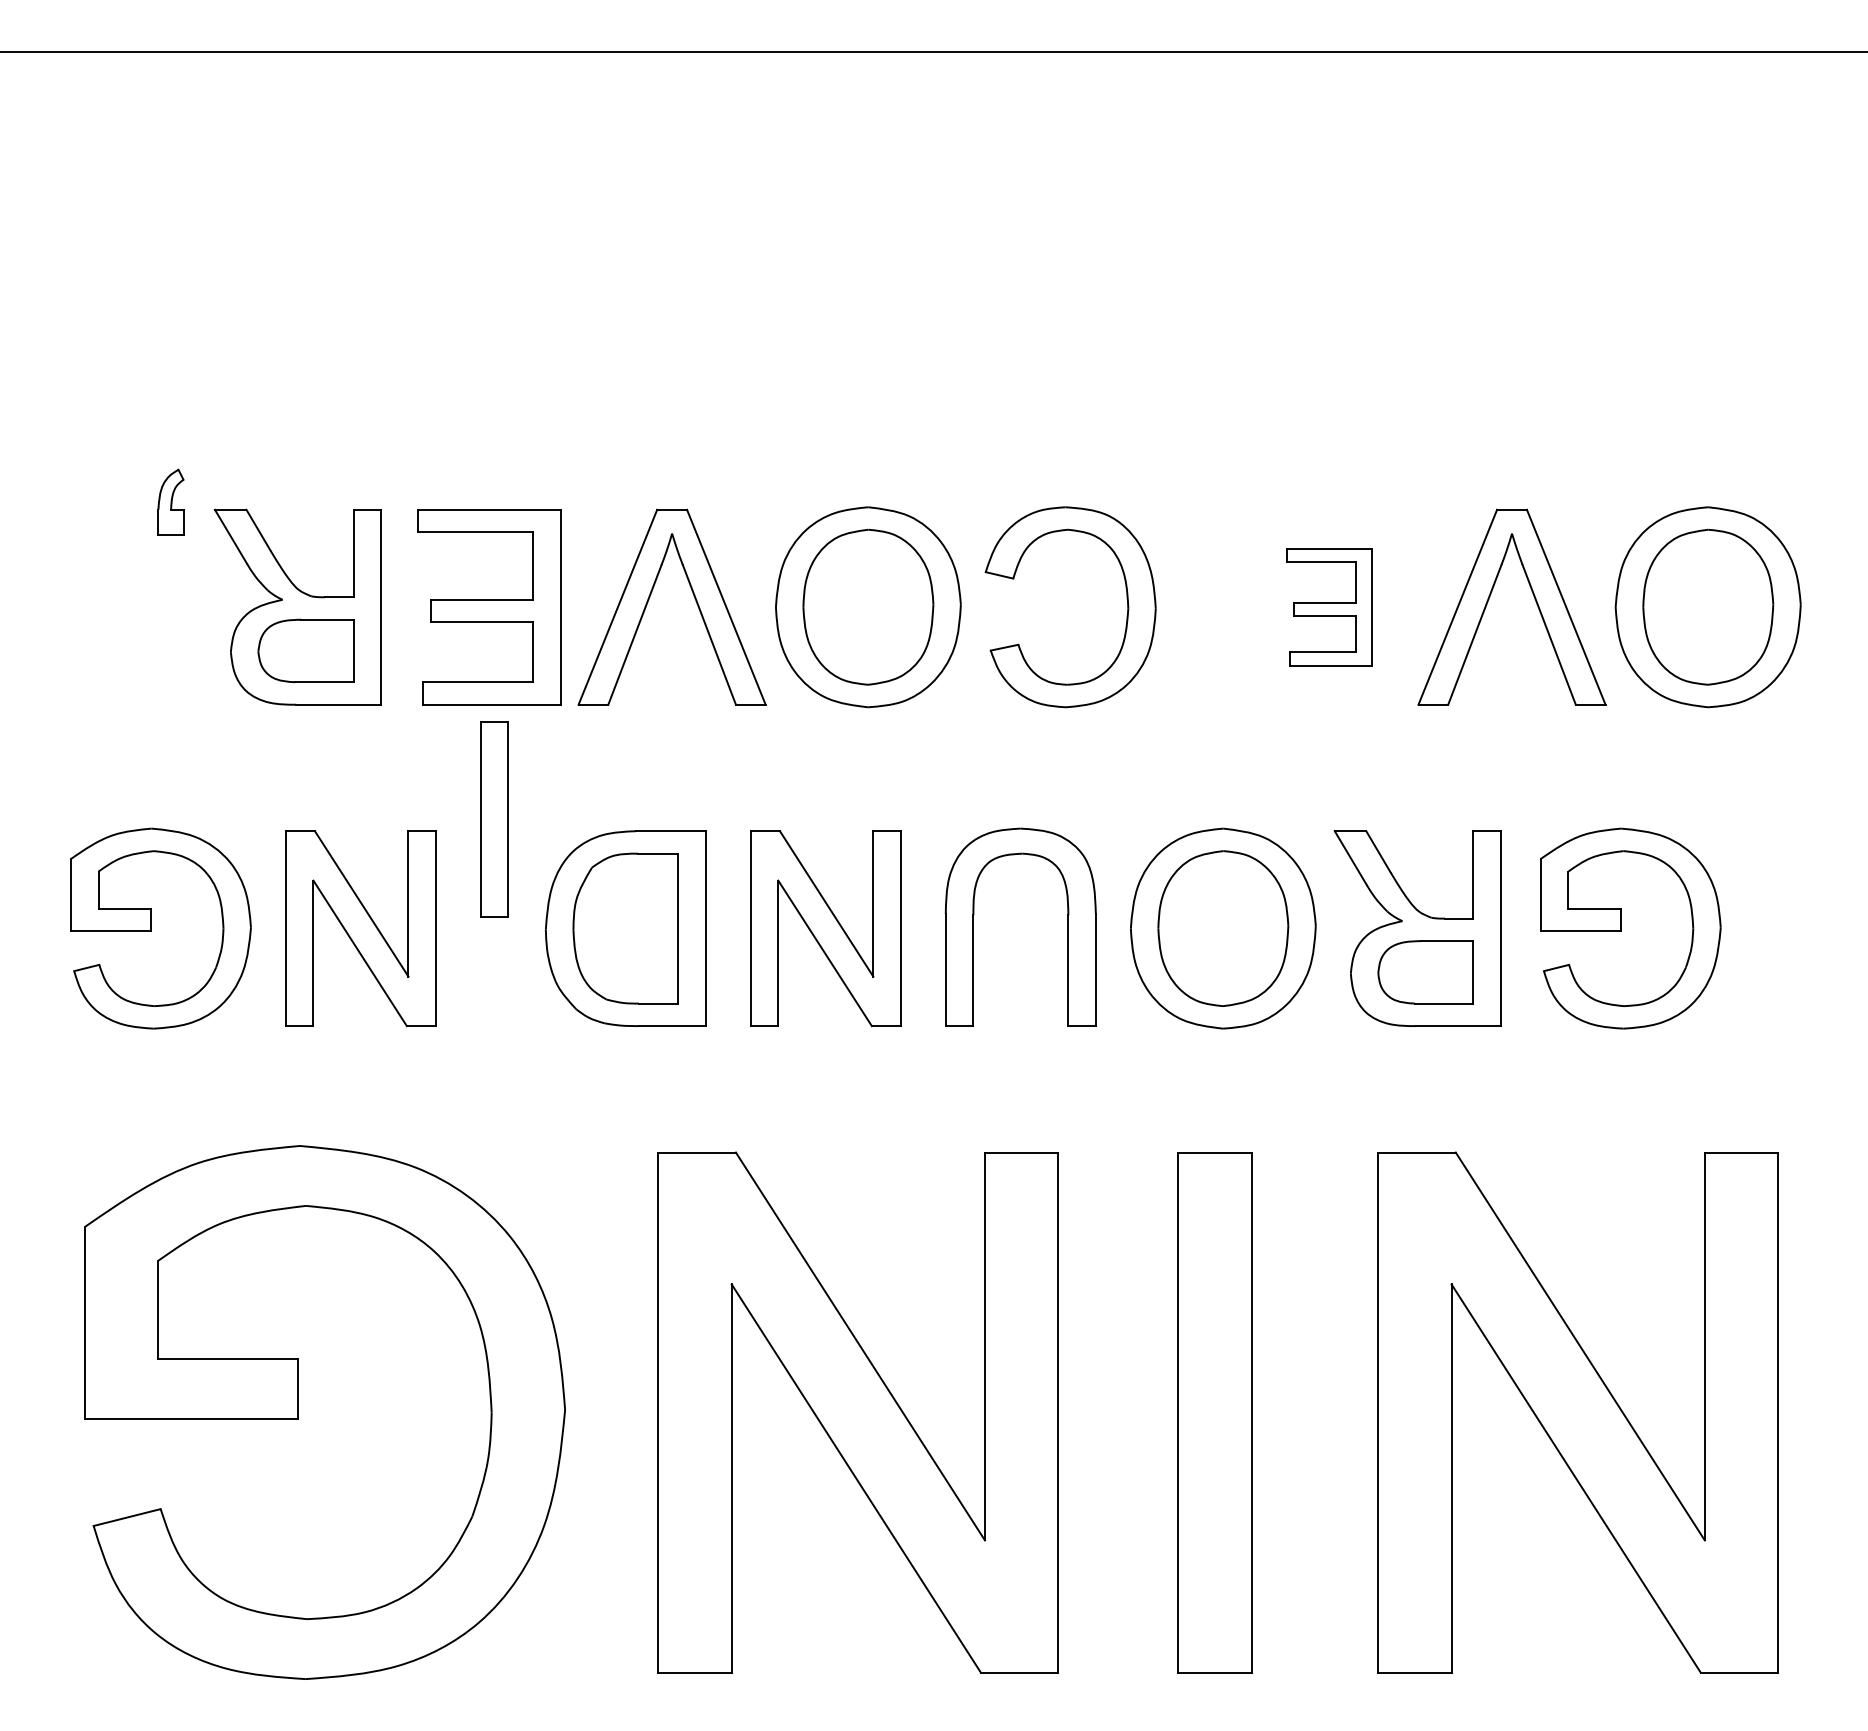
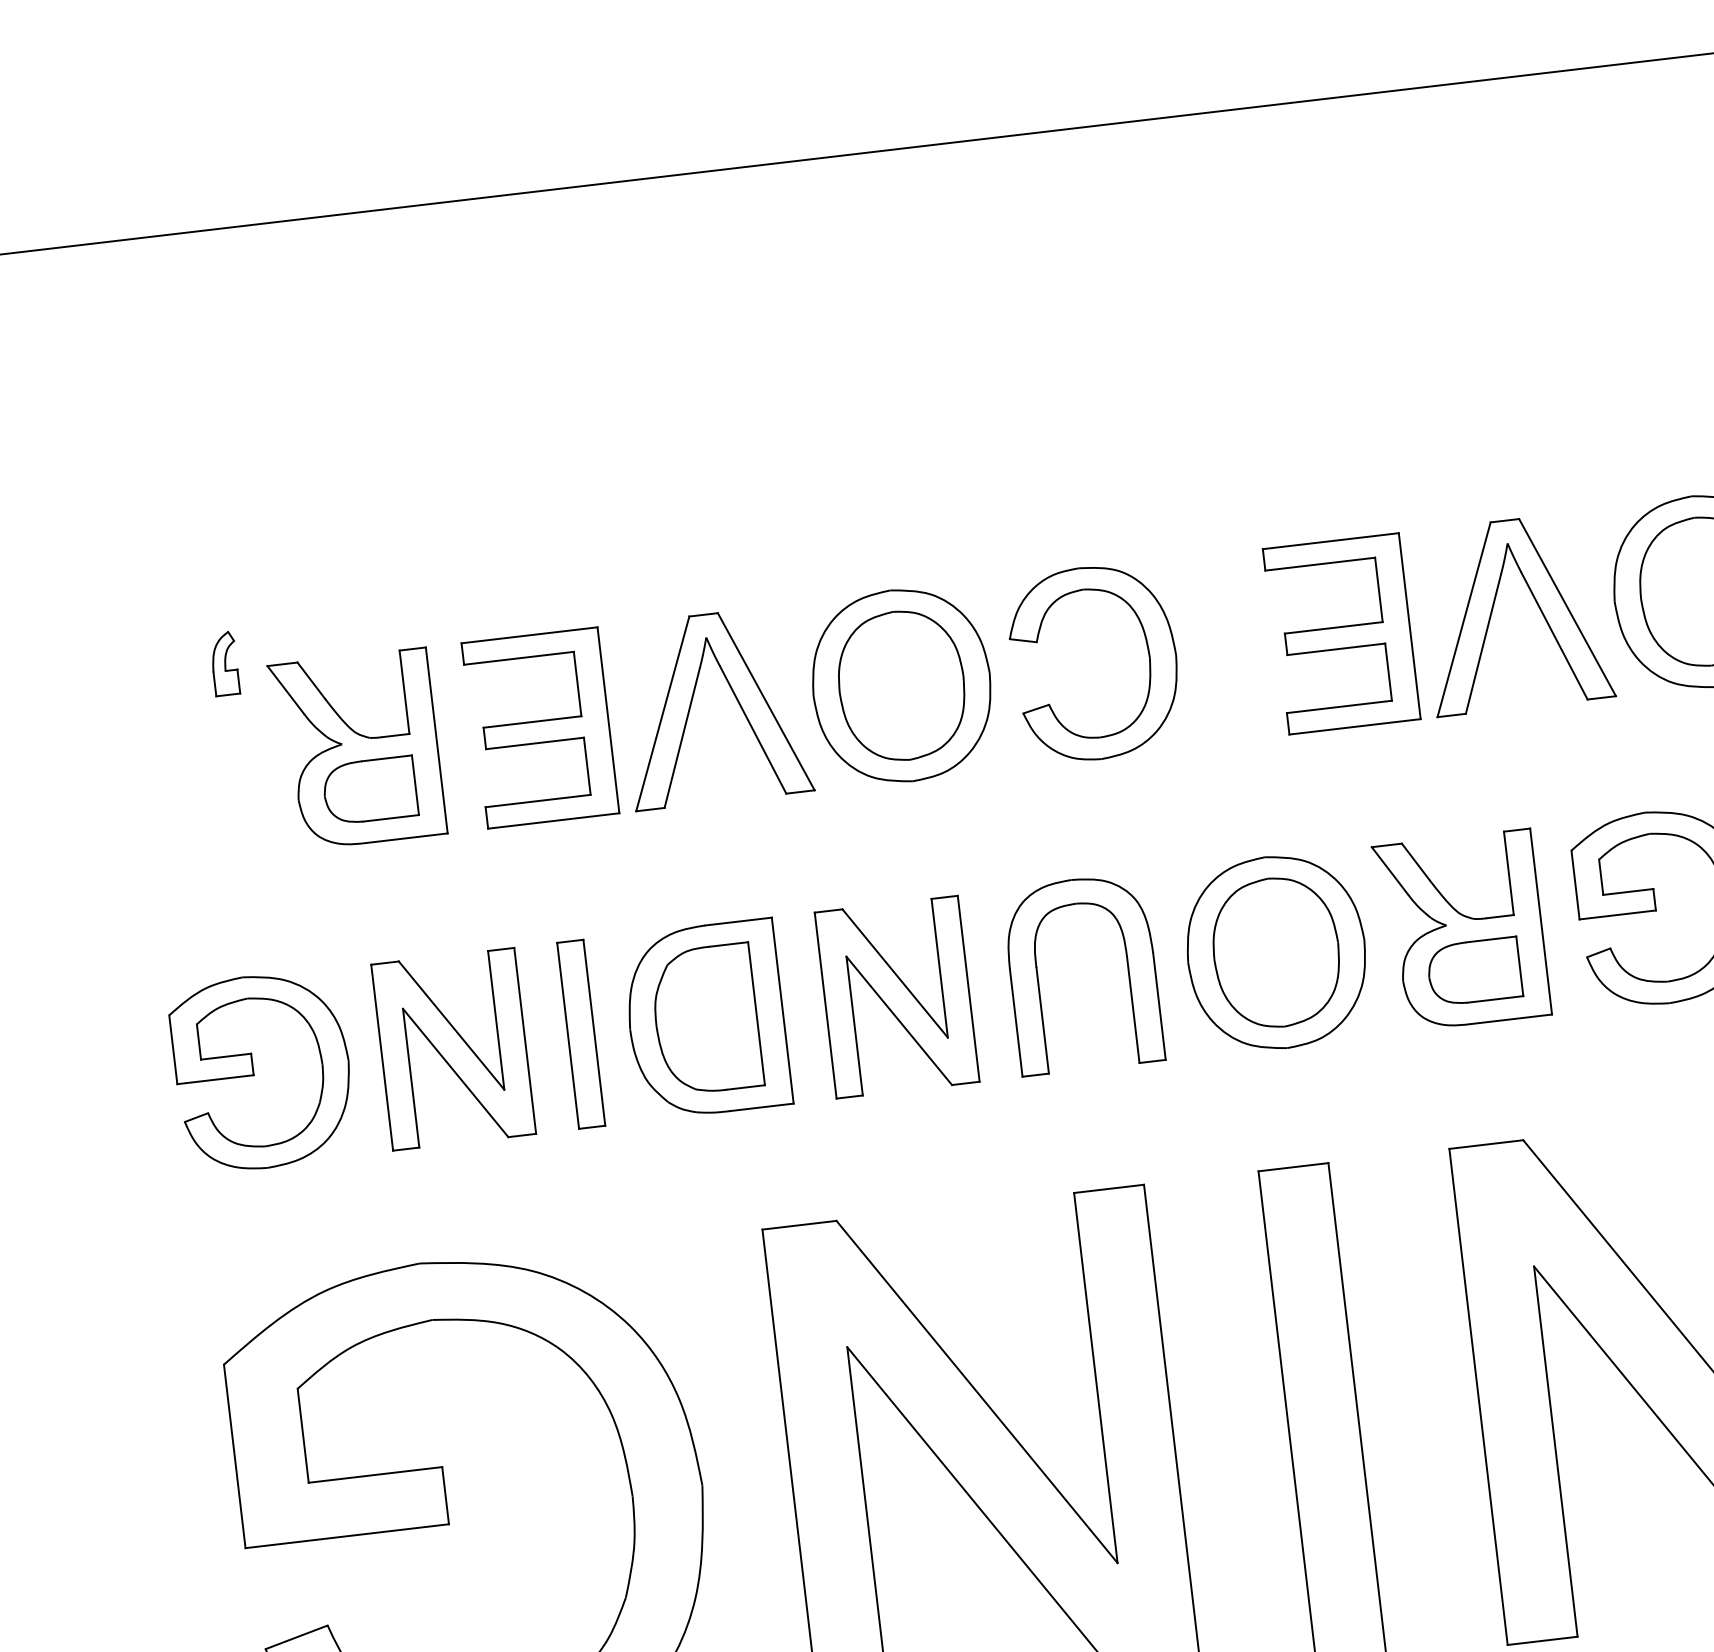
part: (1329, 607) -> (1341, 634), size x1.67
part: (494, 819) -> (581, 1034), moved

